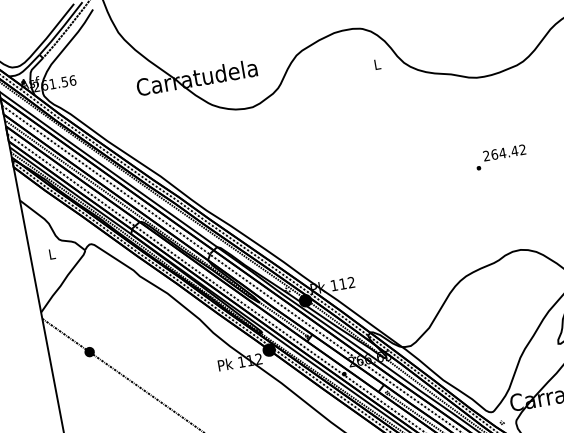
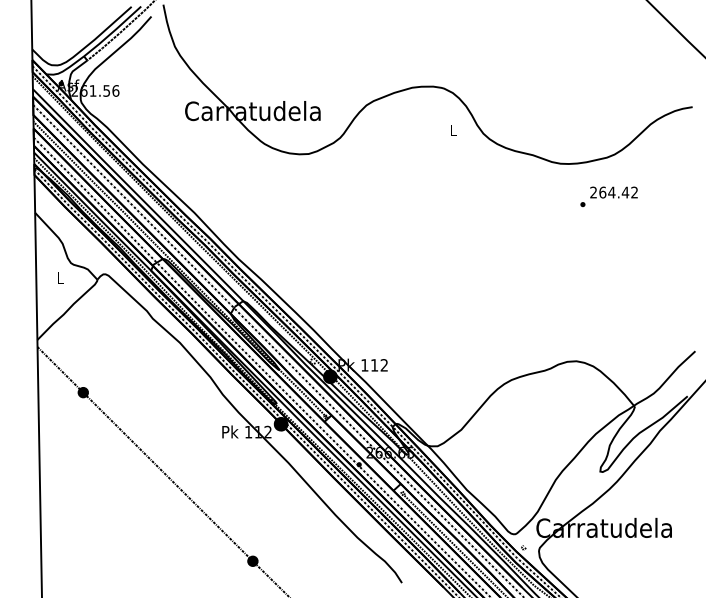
text: (500, 157) -> (608, 196), moved

